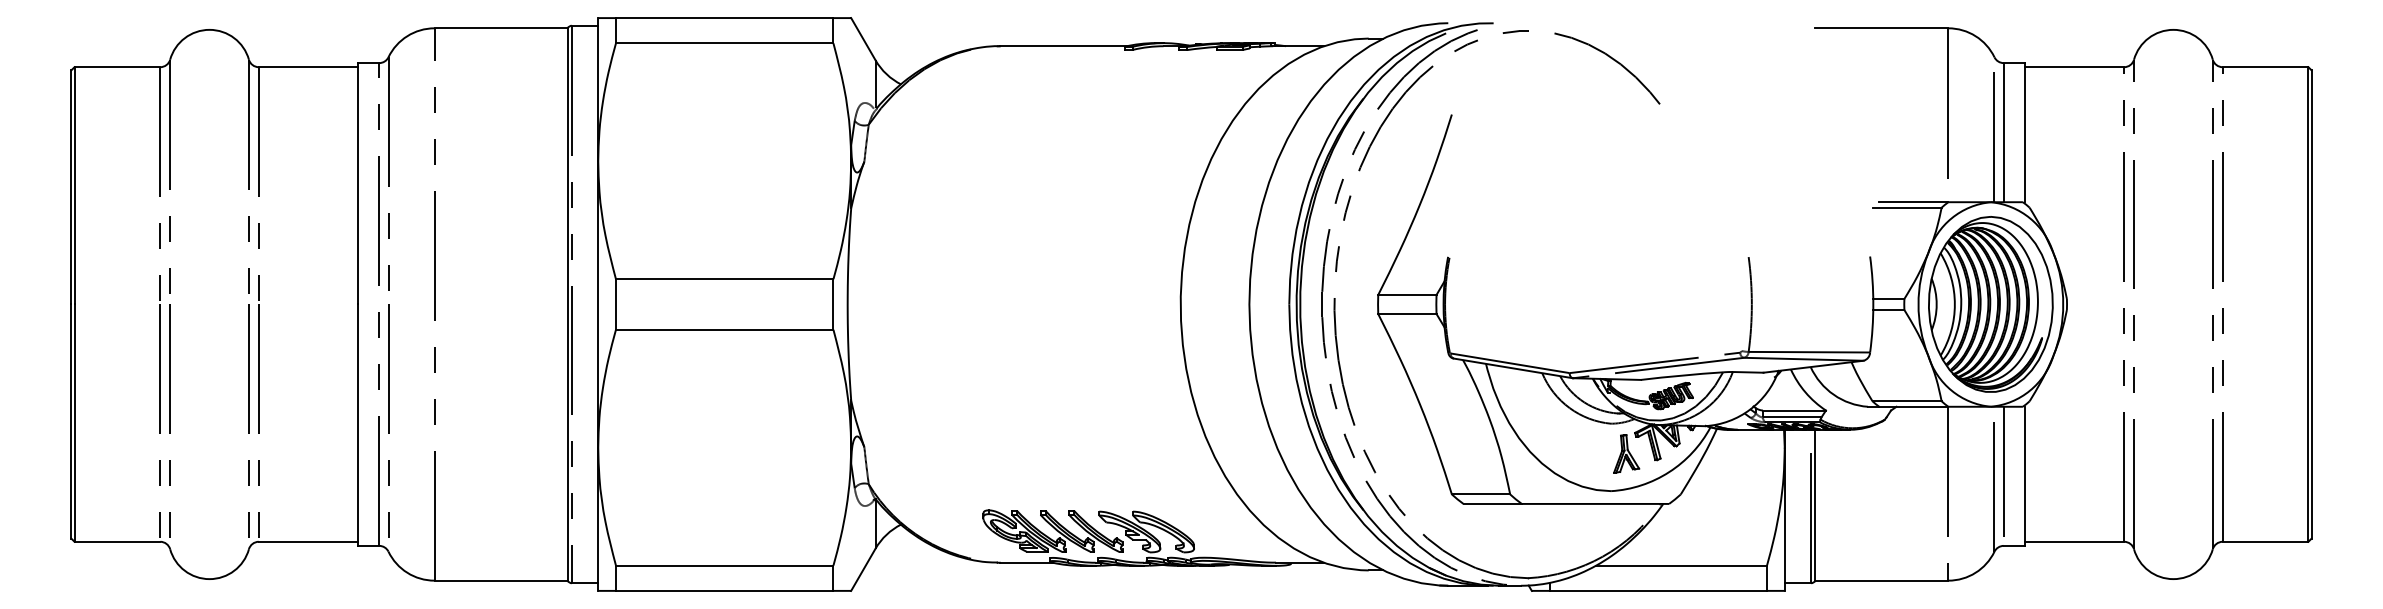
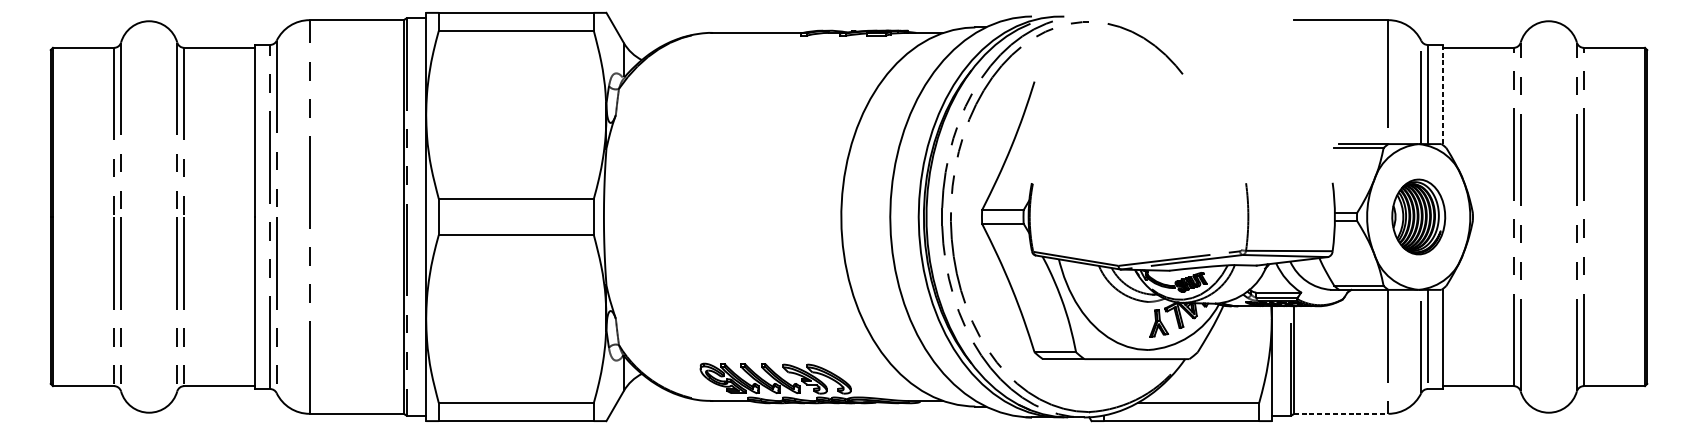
line: (2025, 131) -> (1443, 93), solid -> dashed
part: (1990, 304) -> (1418, 217), size x0.6
line: (1882, 580) -> (1341, 413), solid -> dashed

